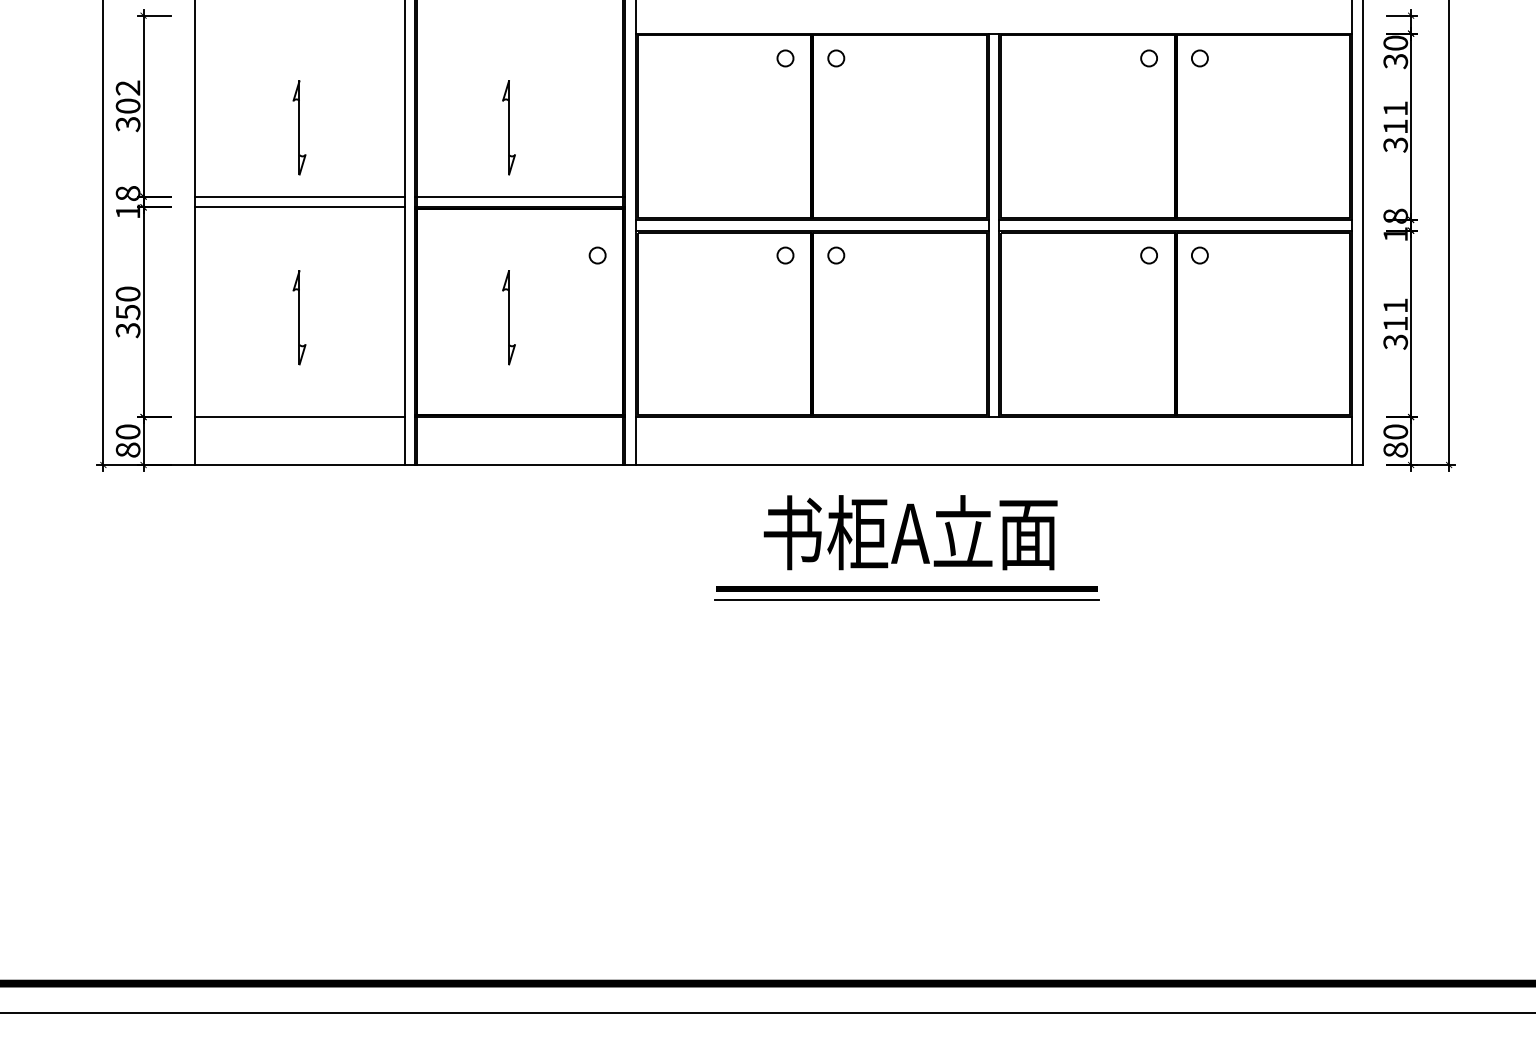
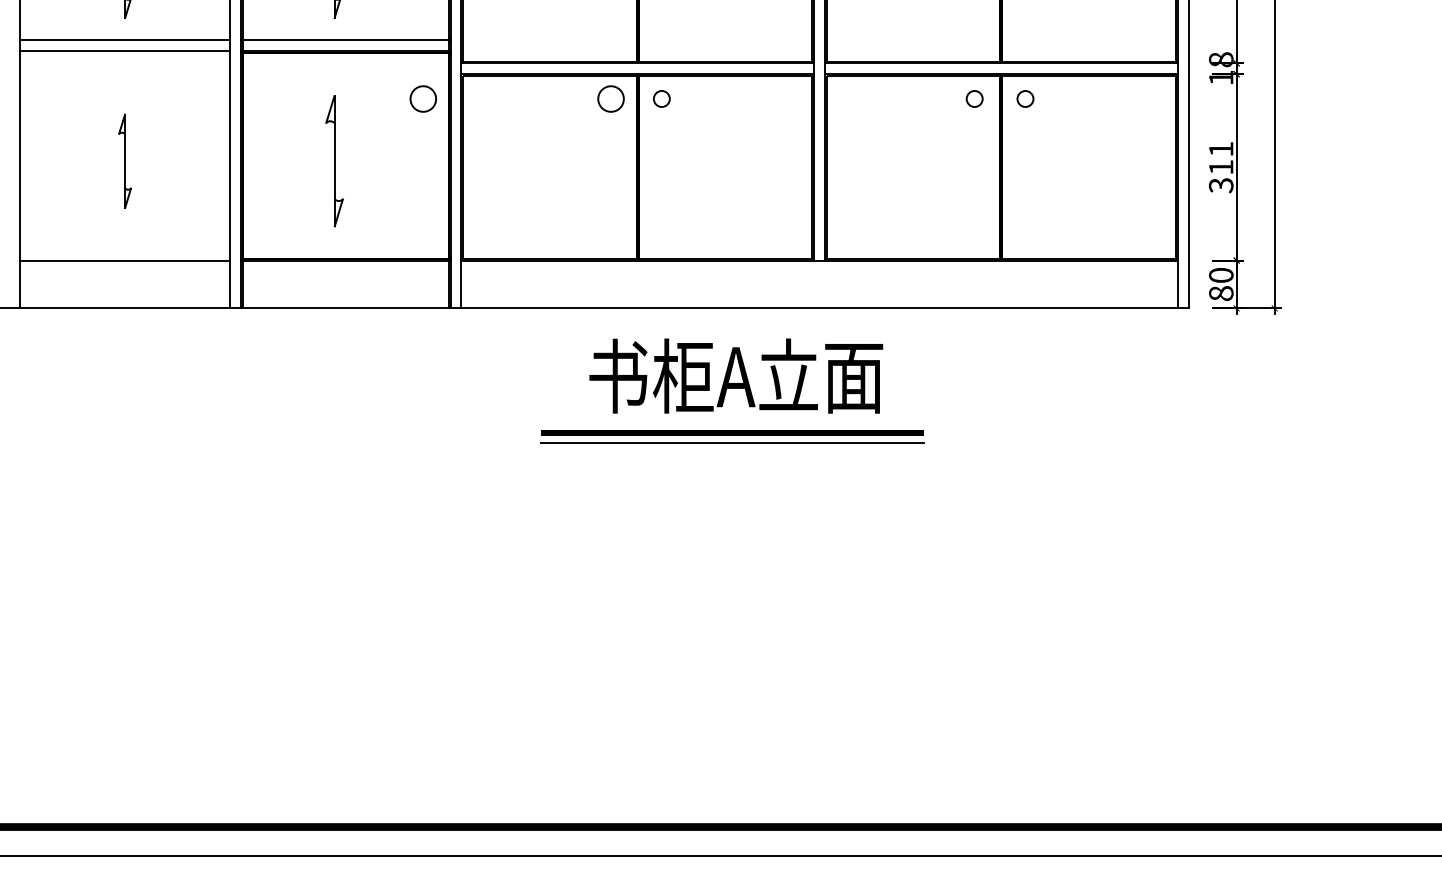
circle: (597, 255) -> (423, 98), size x1.6
circle: (785, 255) -> (611, 98), size x1.6
part: (508, 317) -> (334, 160), size x1.4

